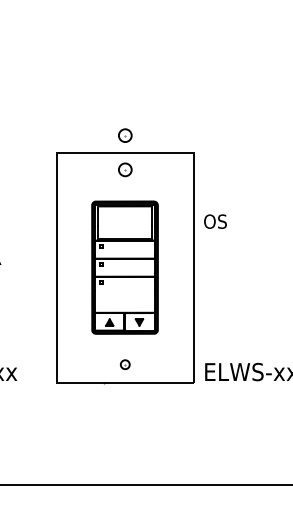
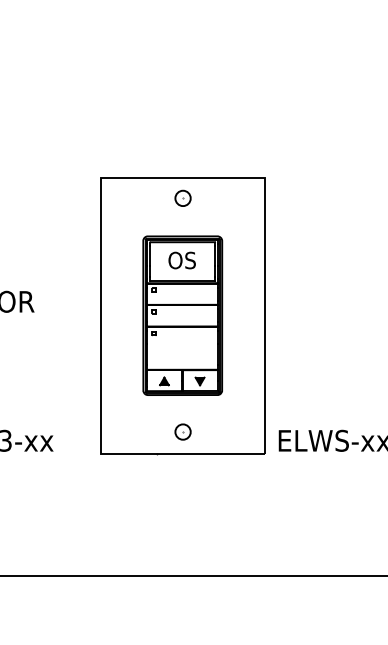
part: (124, 134) -> (182, 156), removed
text: (214, 221) -> (181, 260), moved
part: (124, 364) -> (182, 431), size x1.43

